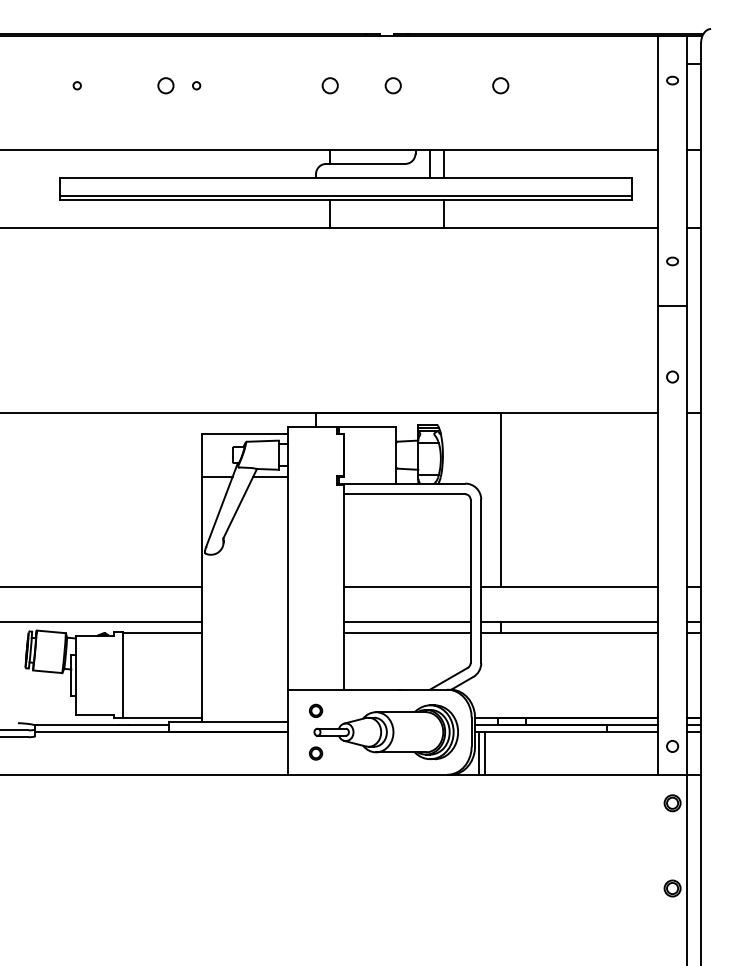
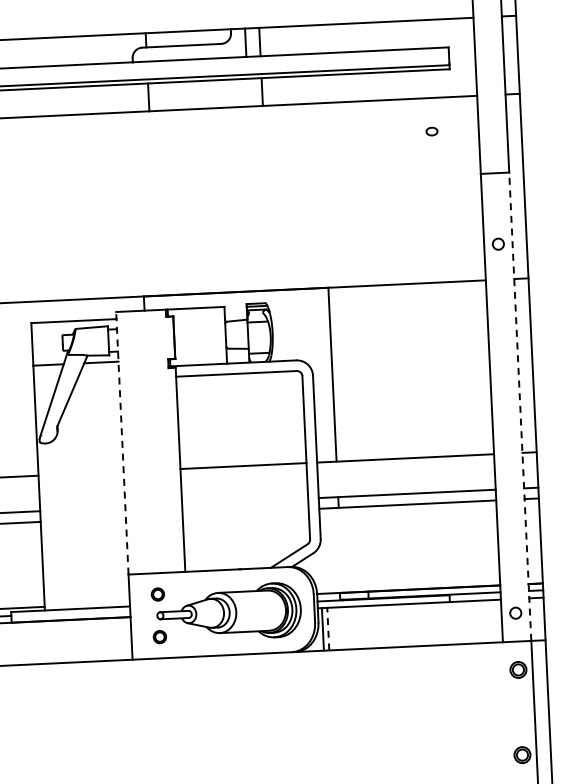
part: (672, 261) -> (431, 131), moved
line: (686, 539) -> (519, 405), solid -> dashed
line: (287, 557) -> (122, 442), solid -> dashed
line: (407, 622) -> (245, 501), removed
line: (407, 632) -> (245, 511), removed
line: (484, 753) -> (328, 629), solid -> dashed

